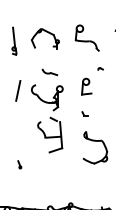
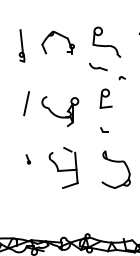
part: (50, 71) -> (98, 66), moved
part: (50, 134) -> (63, 167), moved
part: (19, 164) -> (28, 159), moved

